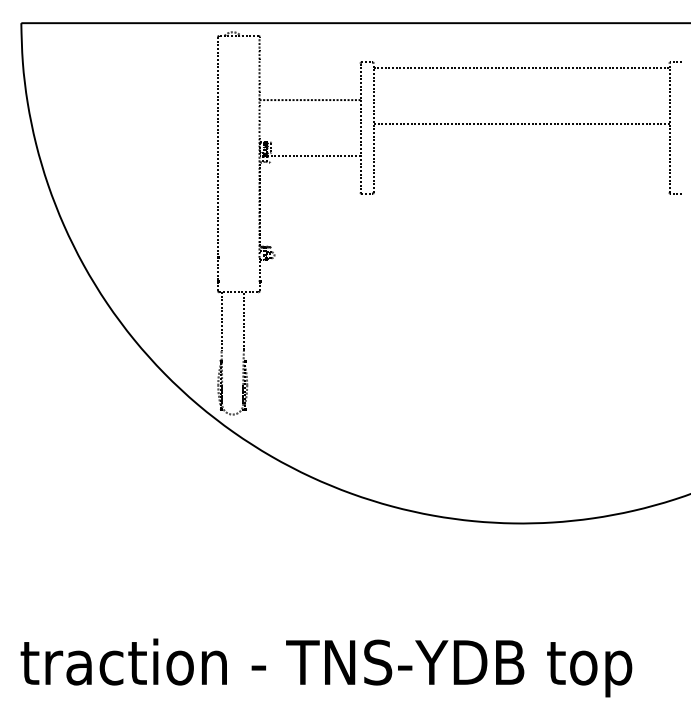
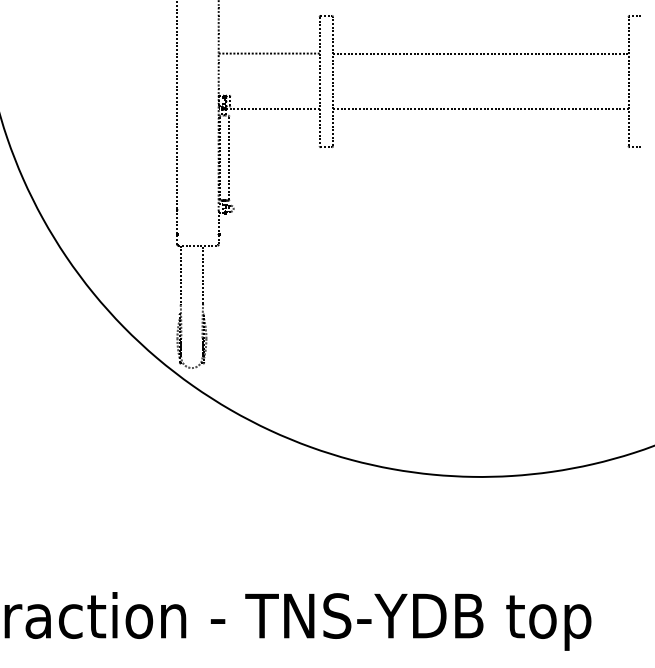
line: (521, 68) -> (480, 53), moved
line: (521, 123) -> (480, 108), moved
line: (270, 204) -> (229, 157), added

